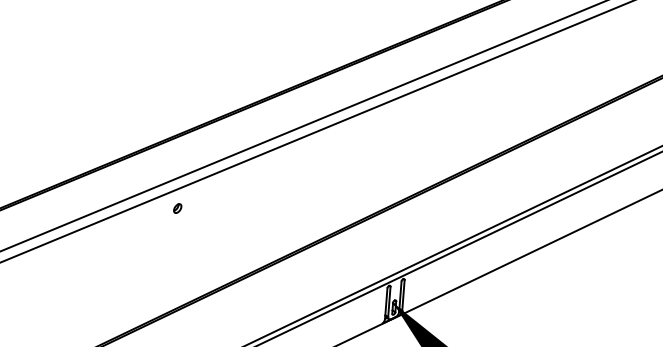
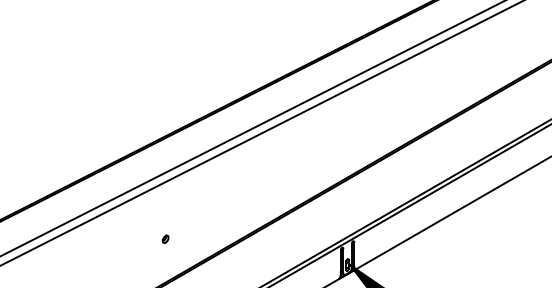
part: (177, 207) -> (165, 238), moved

